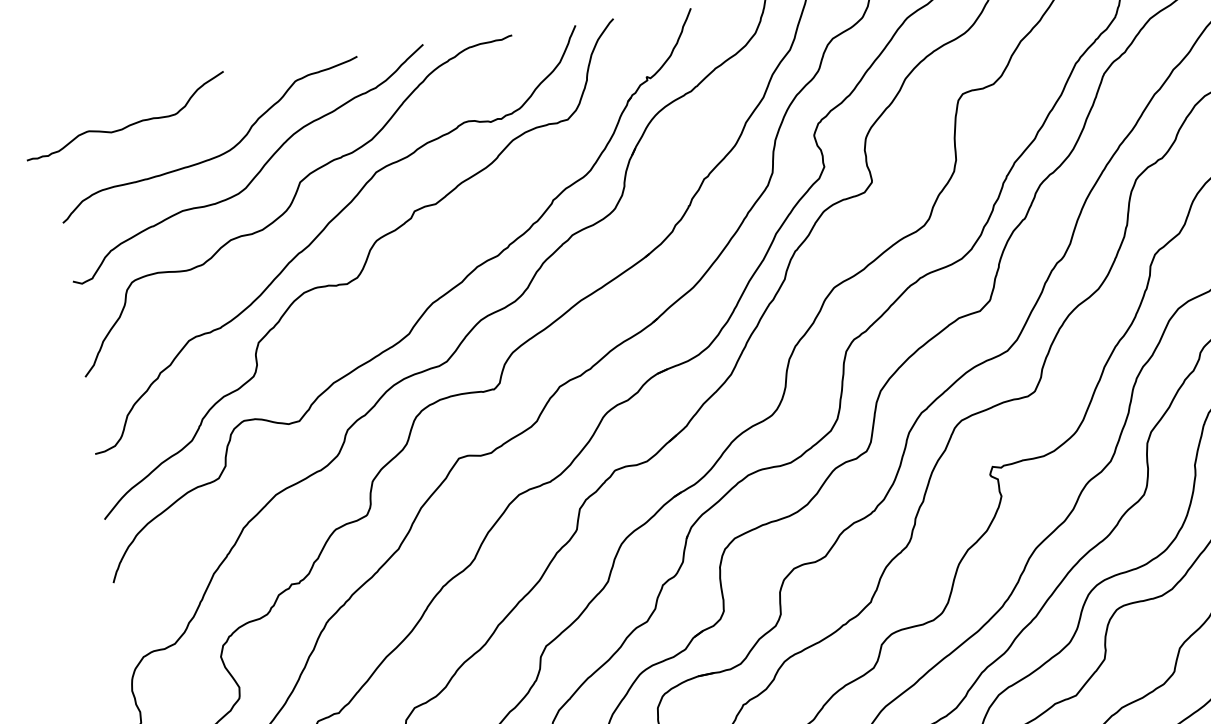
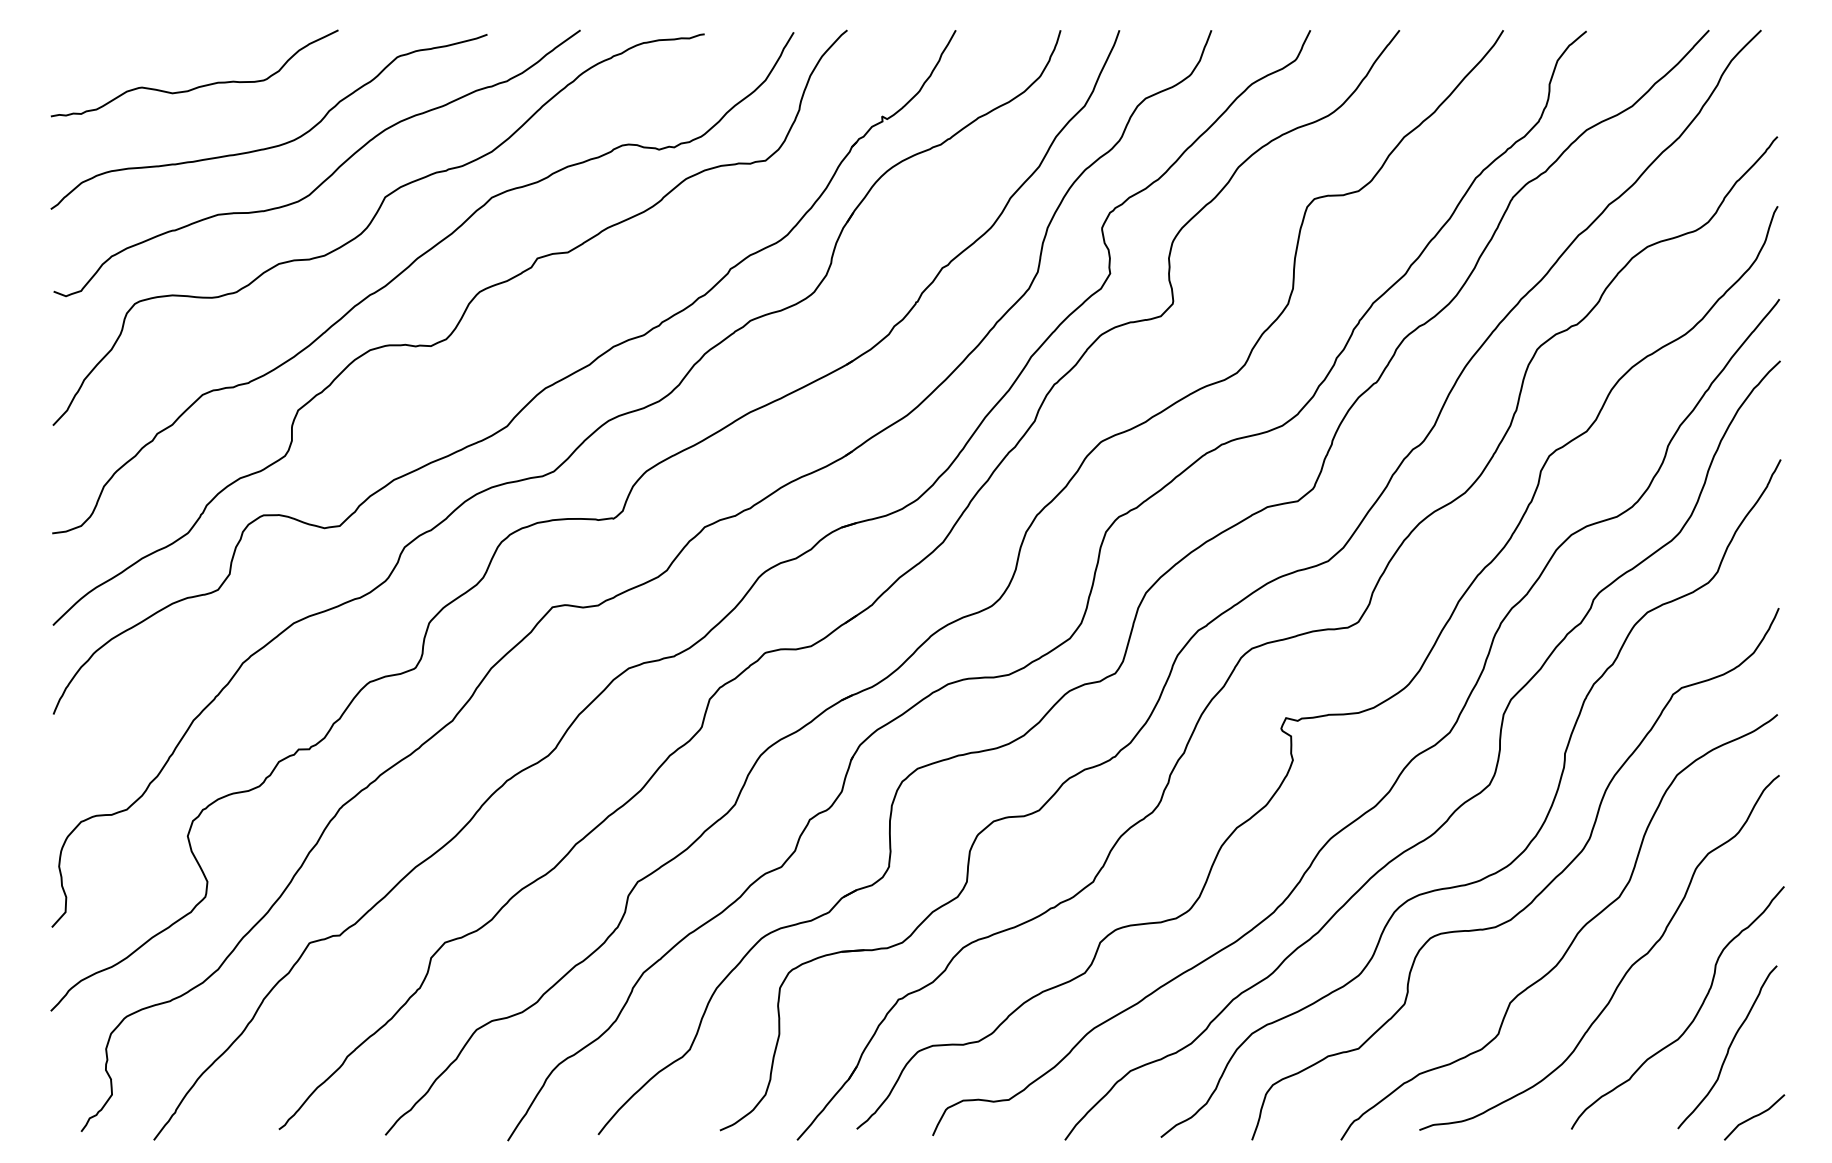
curve: (128, 125) -> (197, 86), moved

